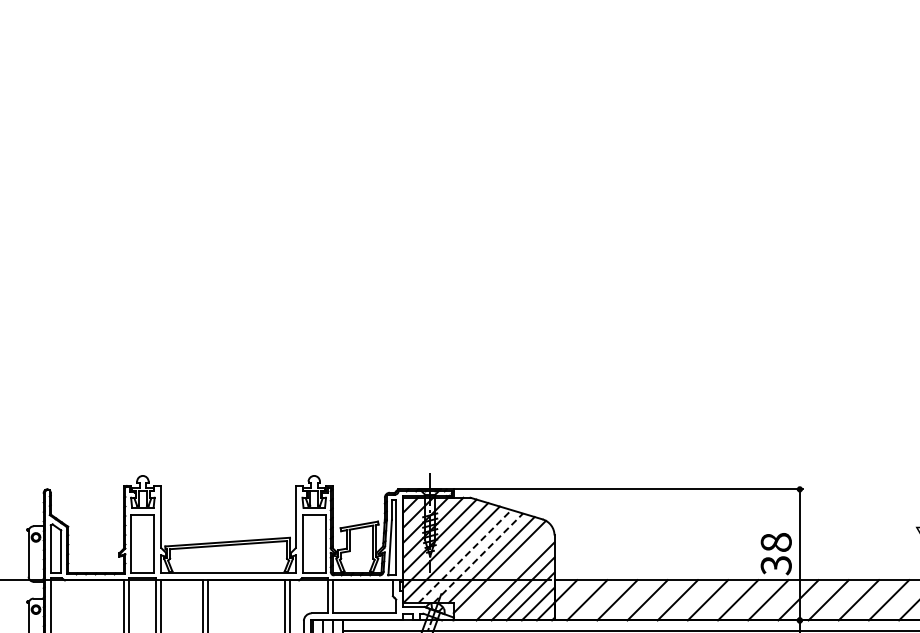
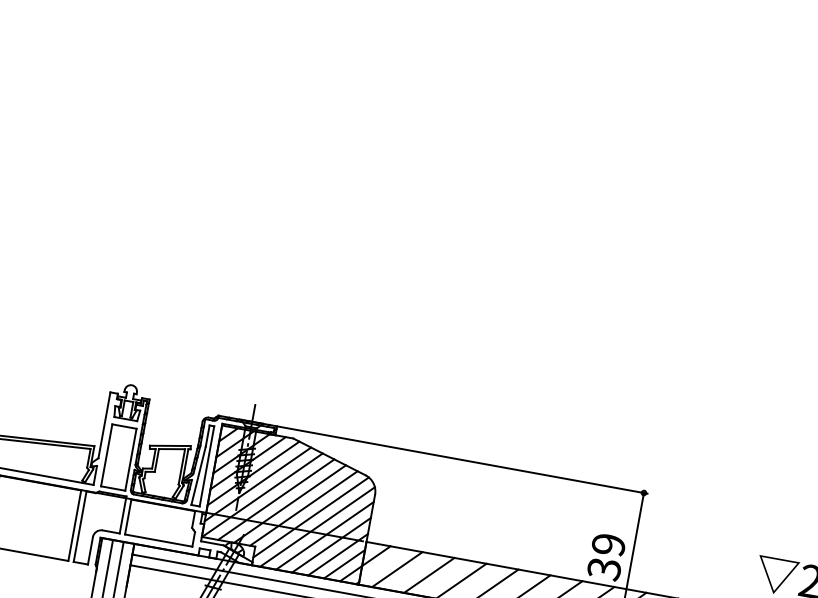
text: (775, 542) -> (607, 544), 38 -> 39
line: (465, 556) -> (276, 499), dashed -> solid
line: (478, 557) -> (290, 503), dashed -> solid
line: (507, 574) -> (317, 526), added

